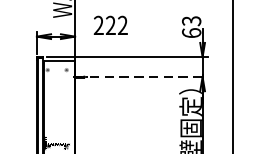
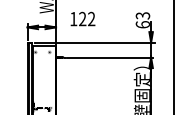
text: (98, 24) -> (73, 18), 222 -> 122
line: (148, 77) -> (110, 57), dashed -> solid

